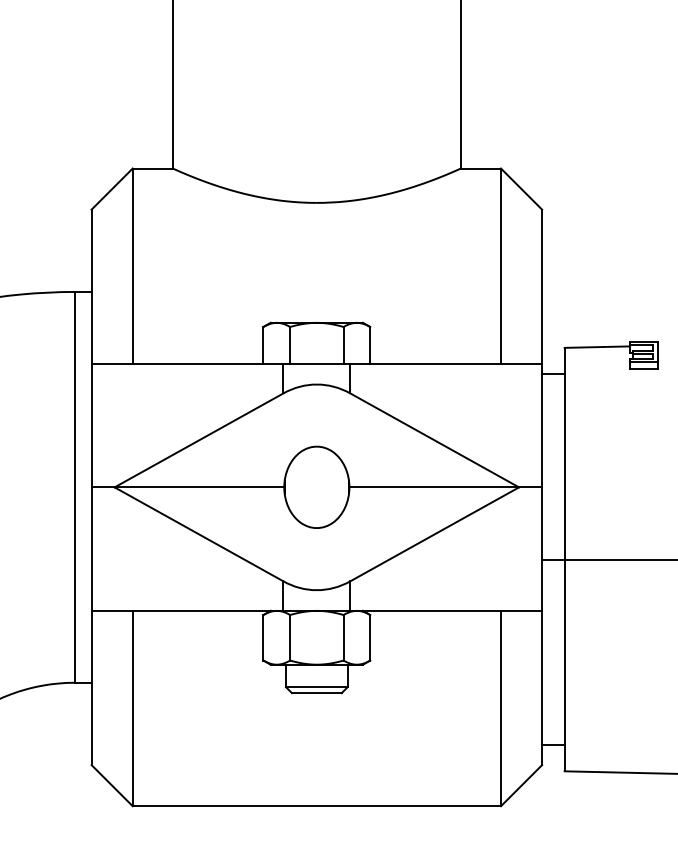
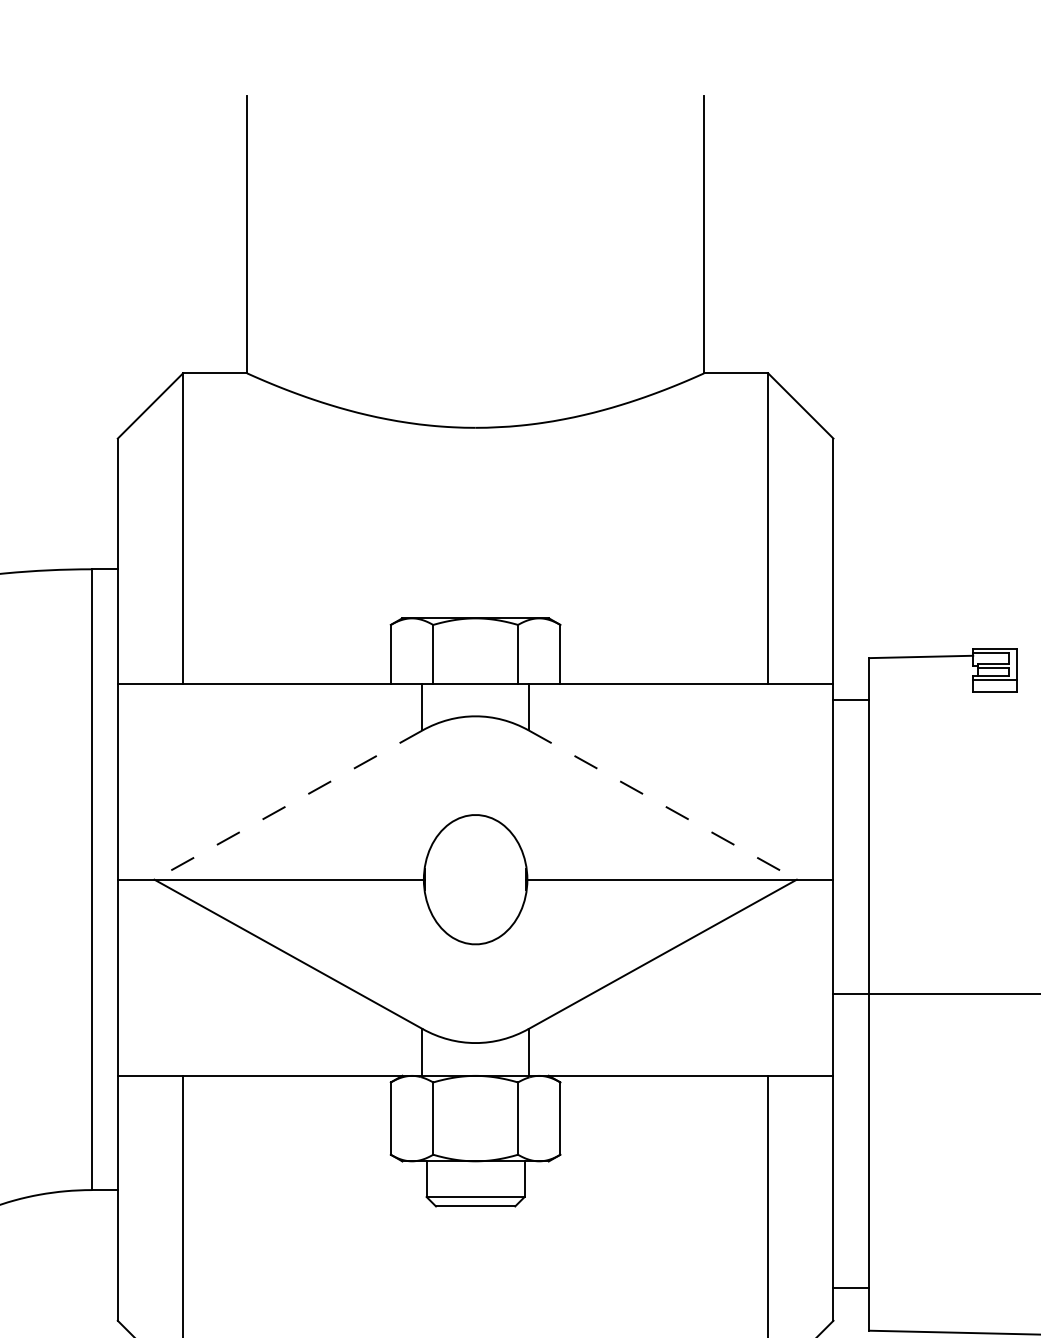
line: (199, 440) -> (289, 805), solid -> dashed
line: (434, 440) -> (662, 805), solid -> dashed

